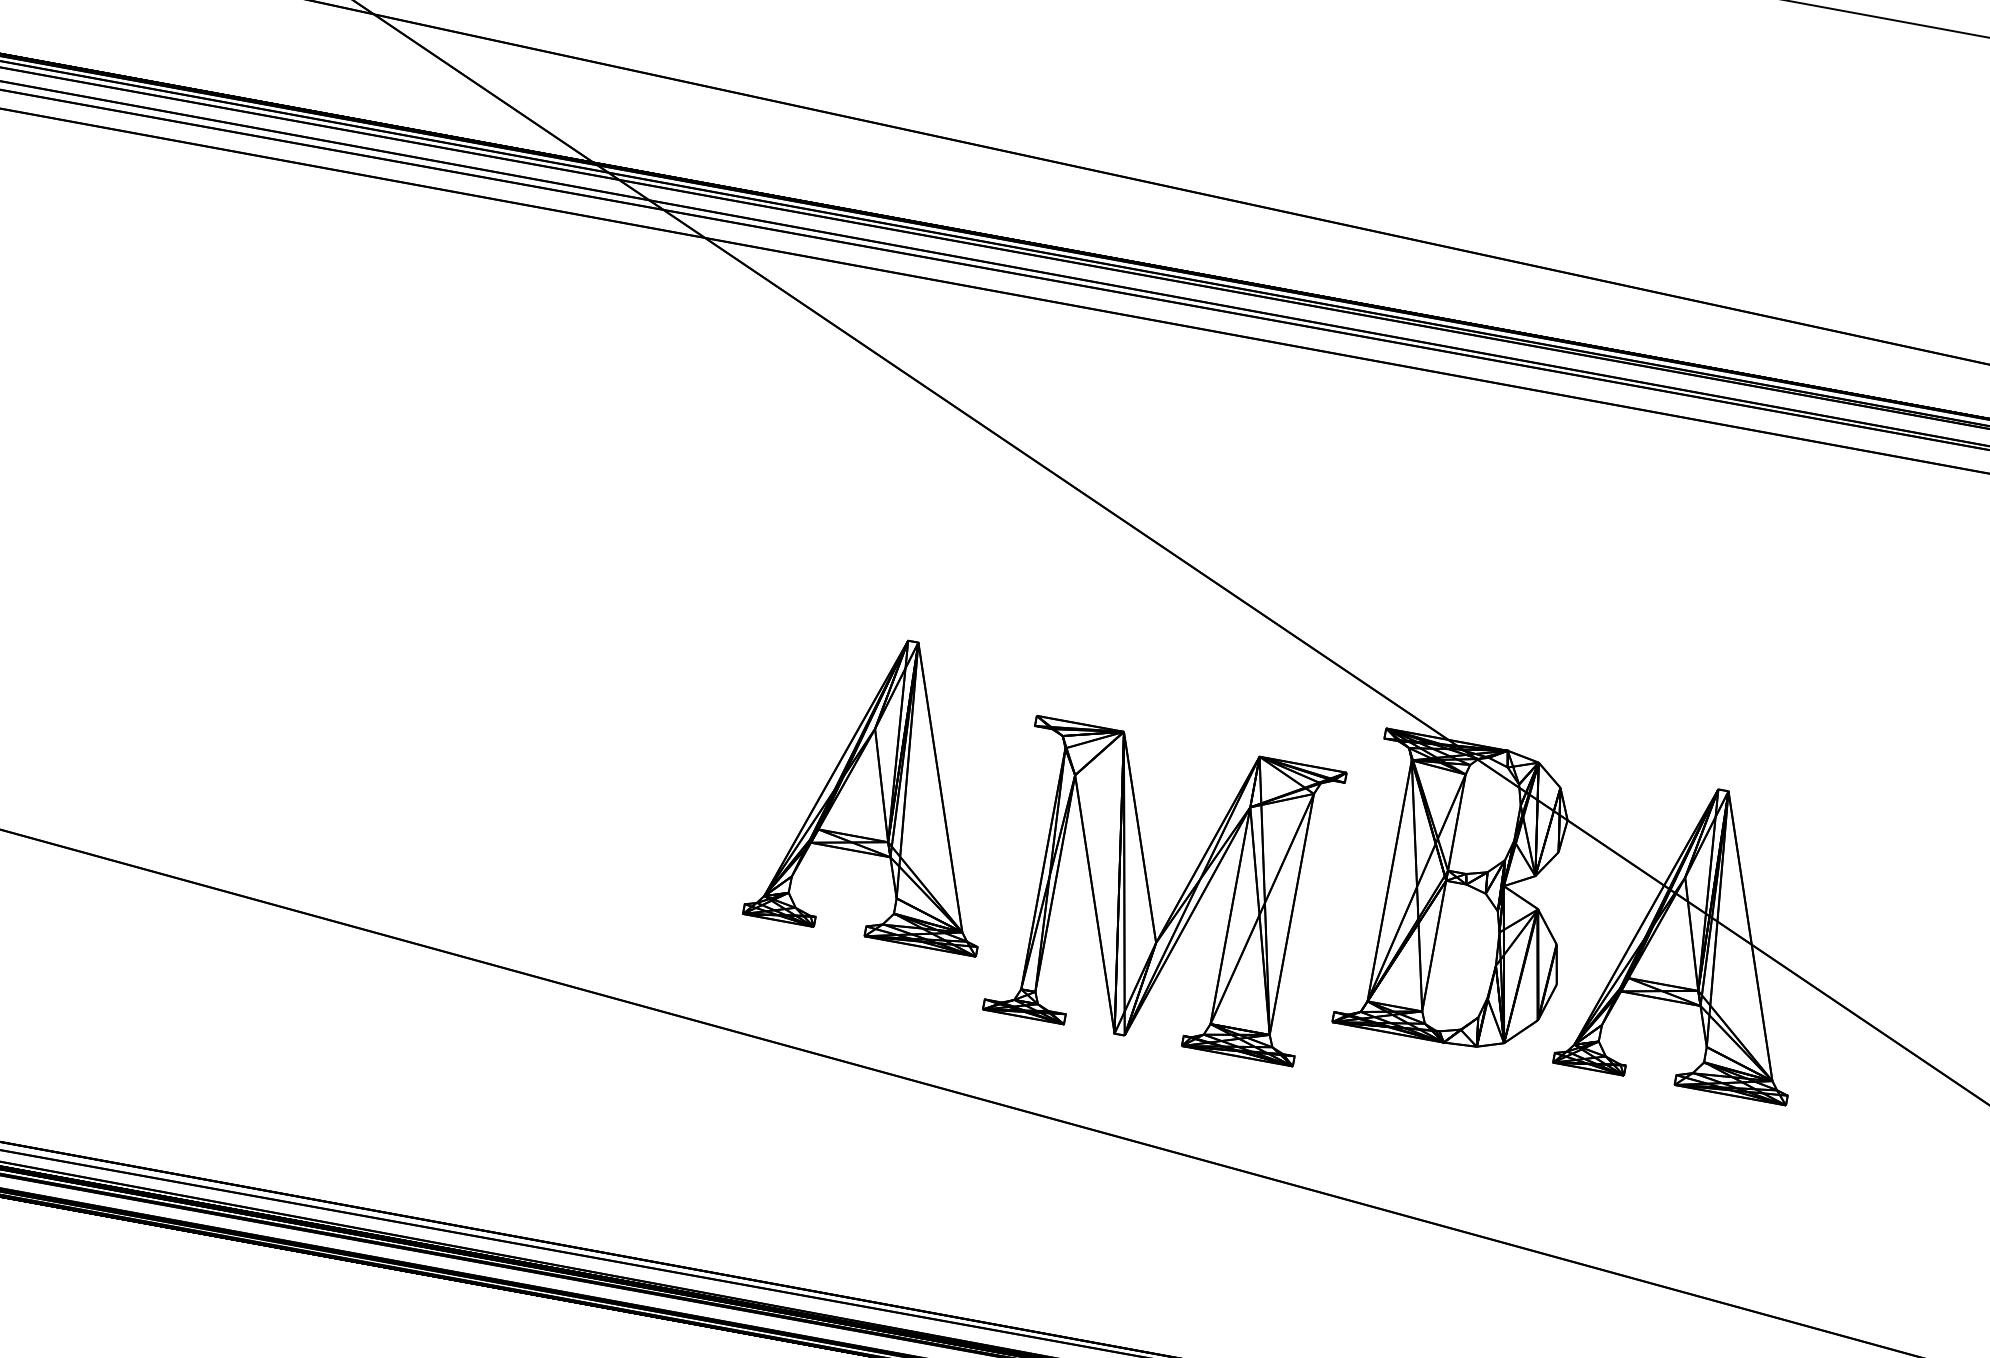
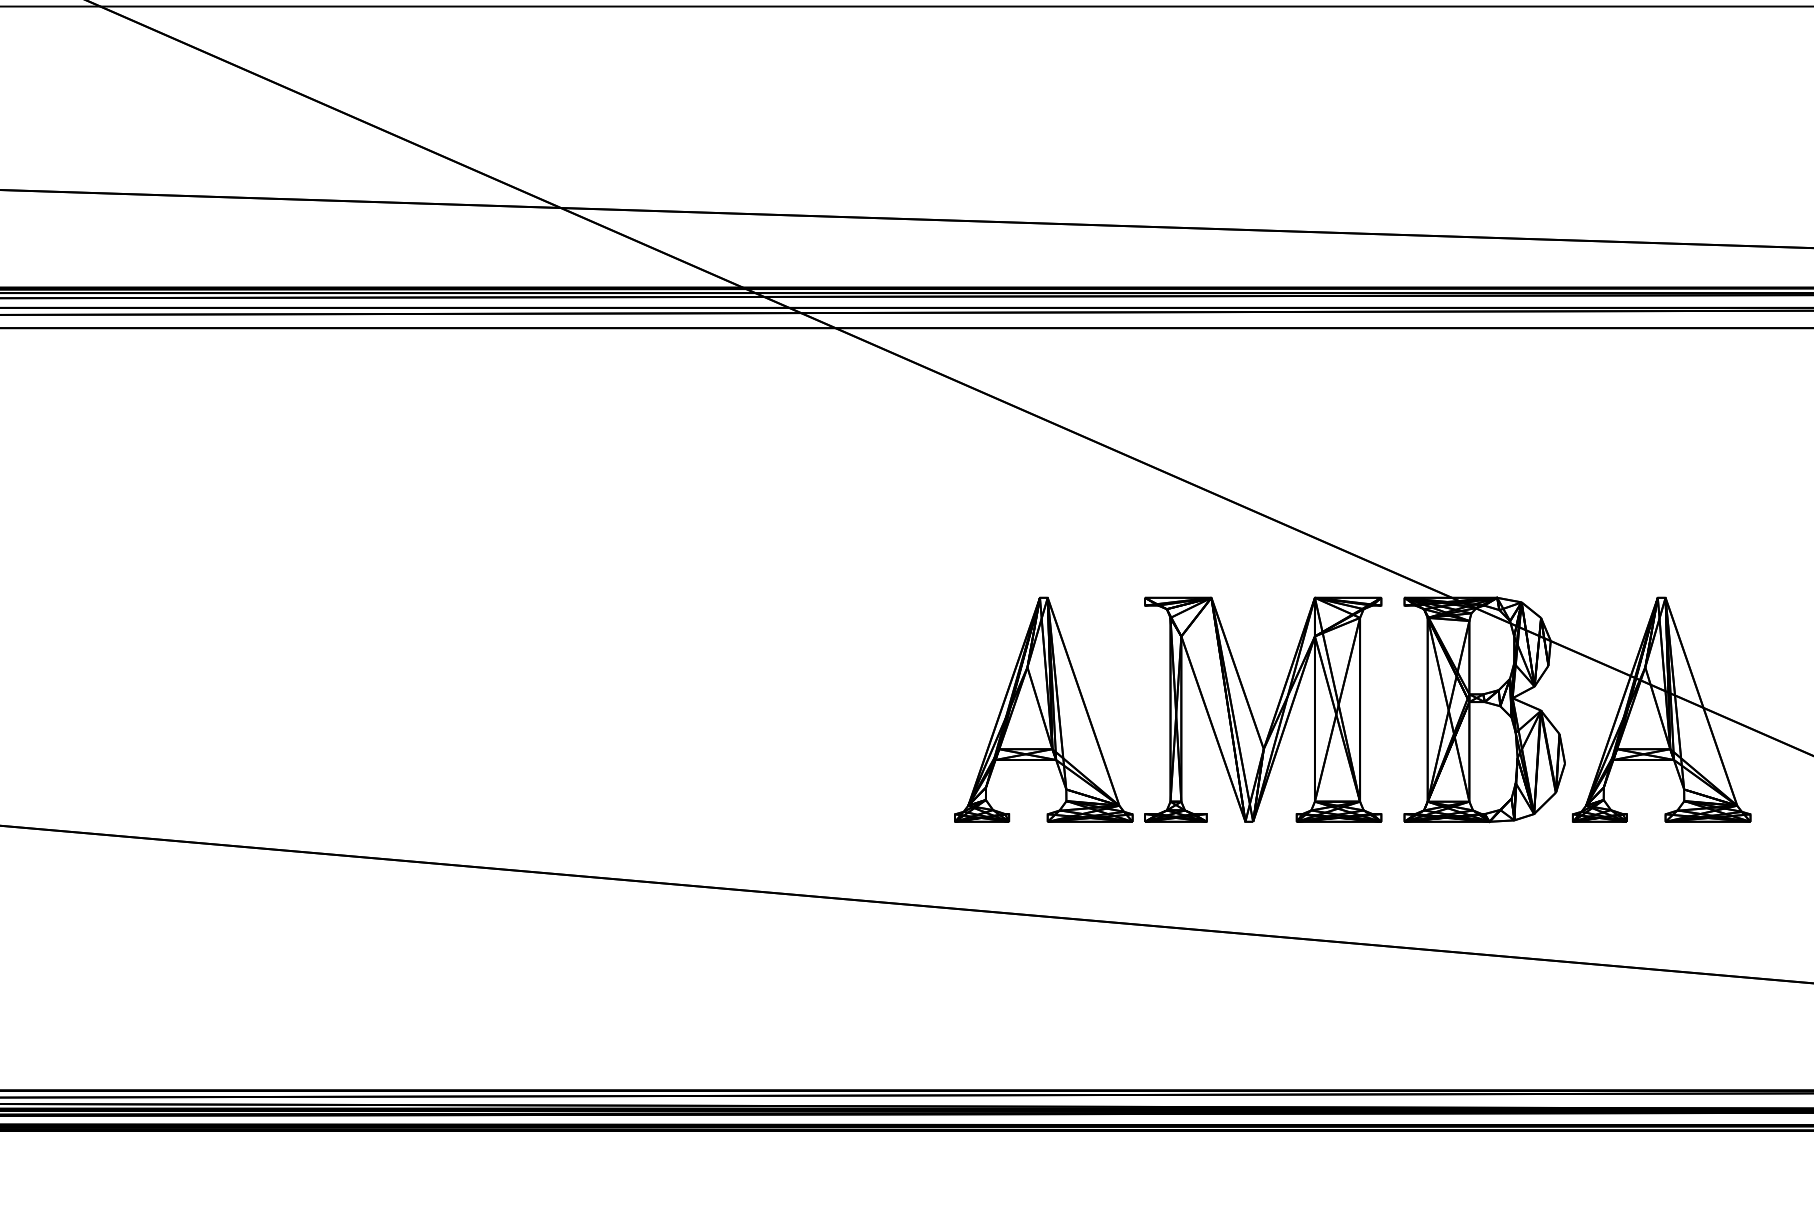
part: (1150, 892) -> (1252, 712), moved

